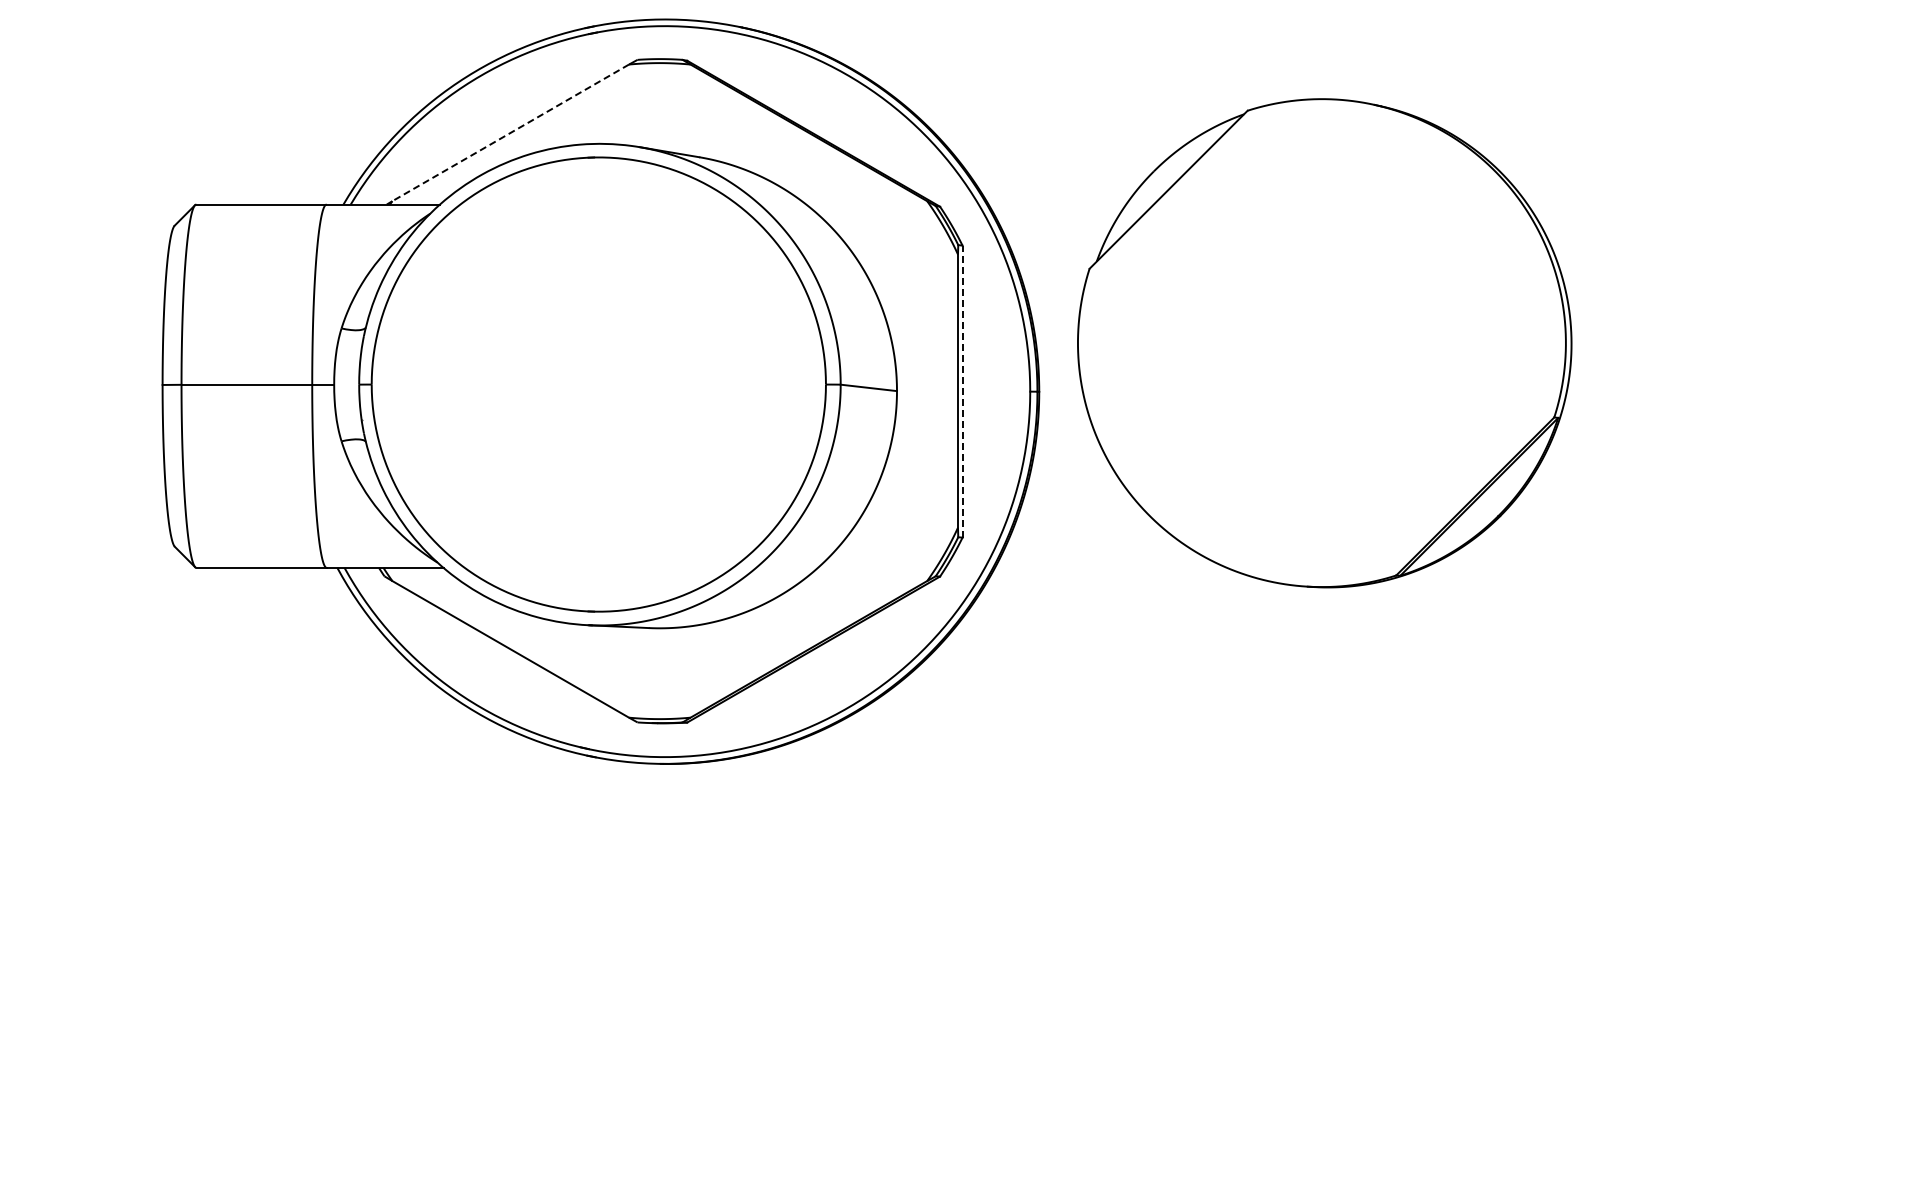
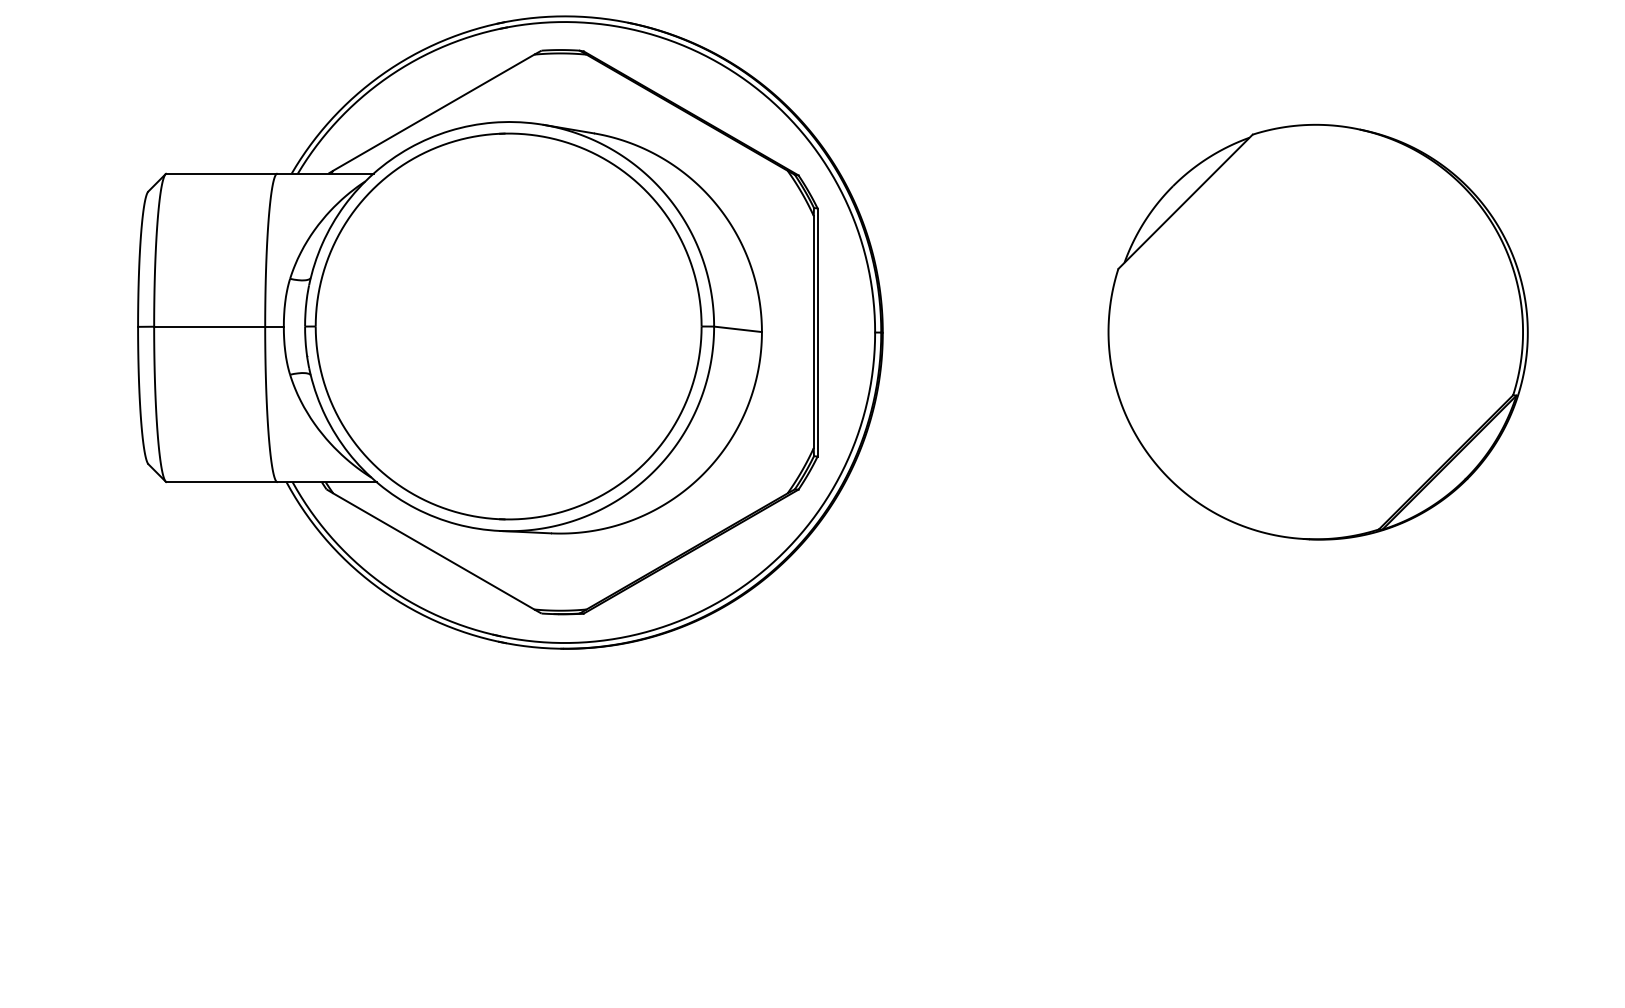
line: (510, 132) -> (433, 112), dashed -> solid
part: (1324, 343) -> (1317, 332), moved
line: (962, 391) -> (817, 332), dashed -> solid

